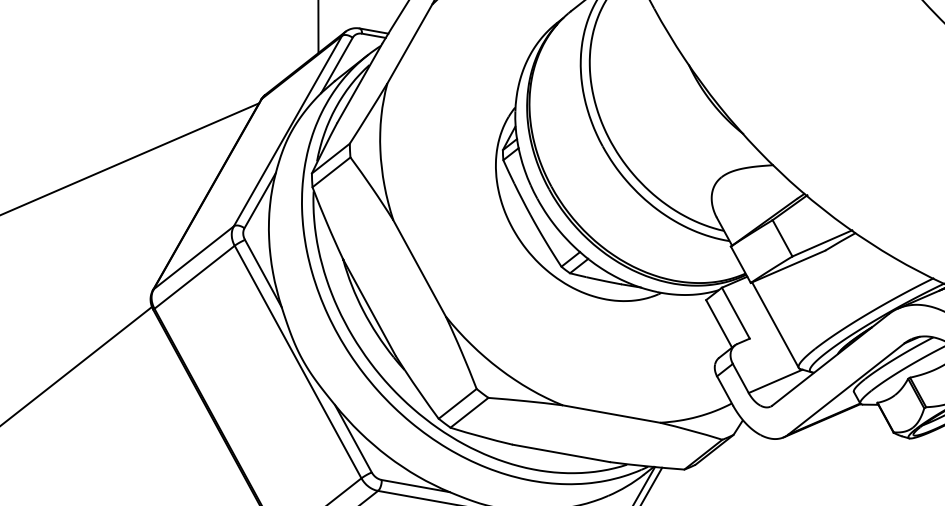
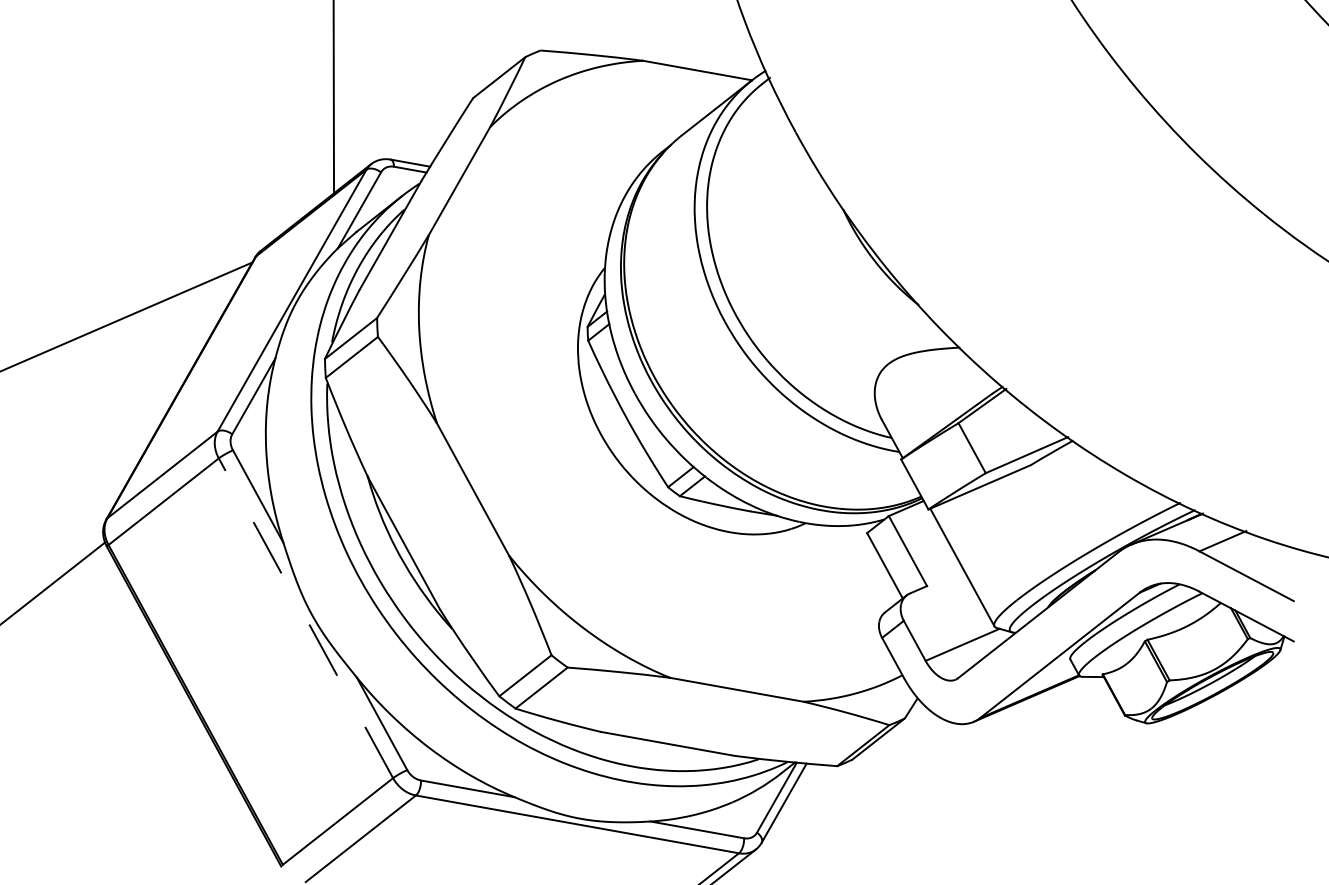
line: (297, 361) -> (305, 617), solid -> dashed

